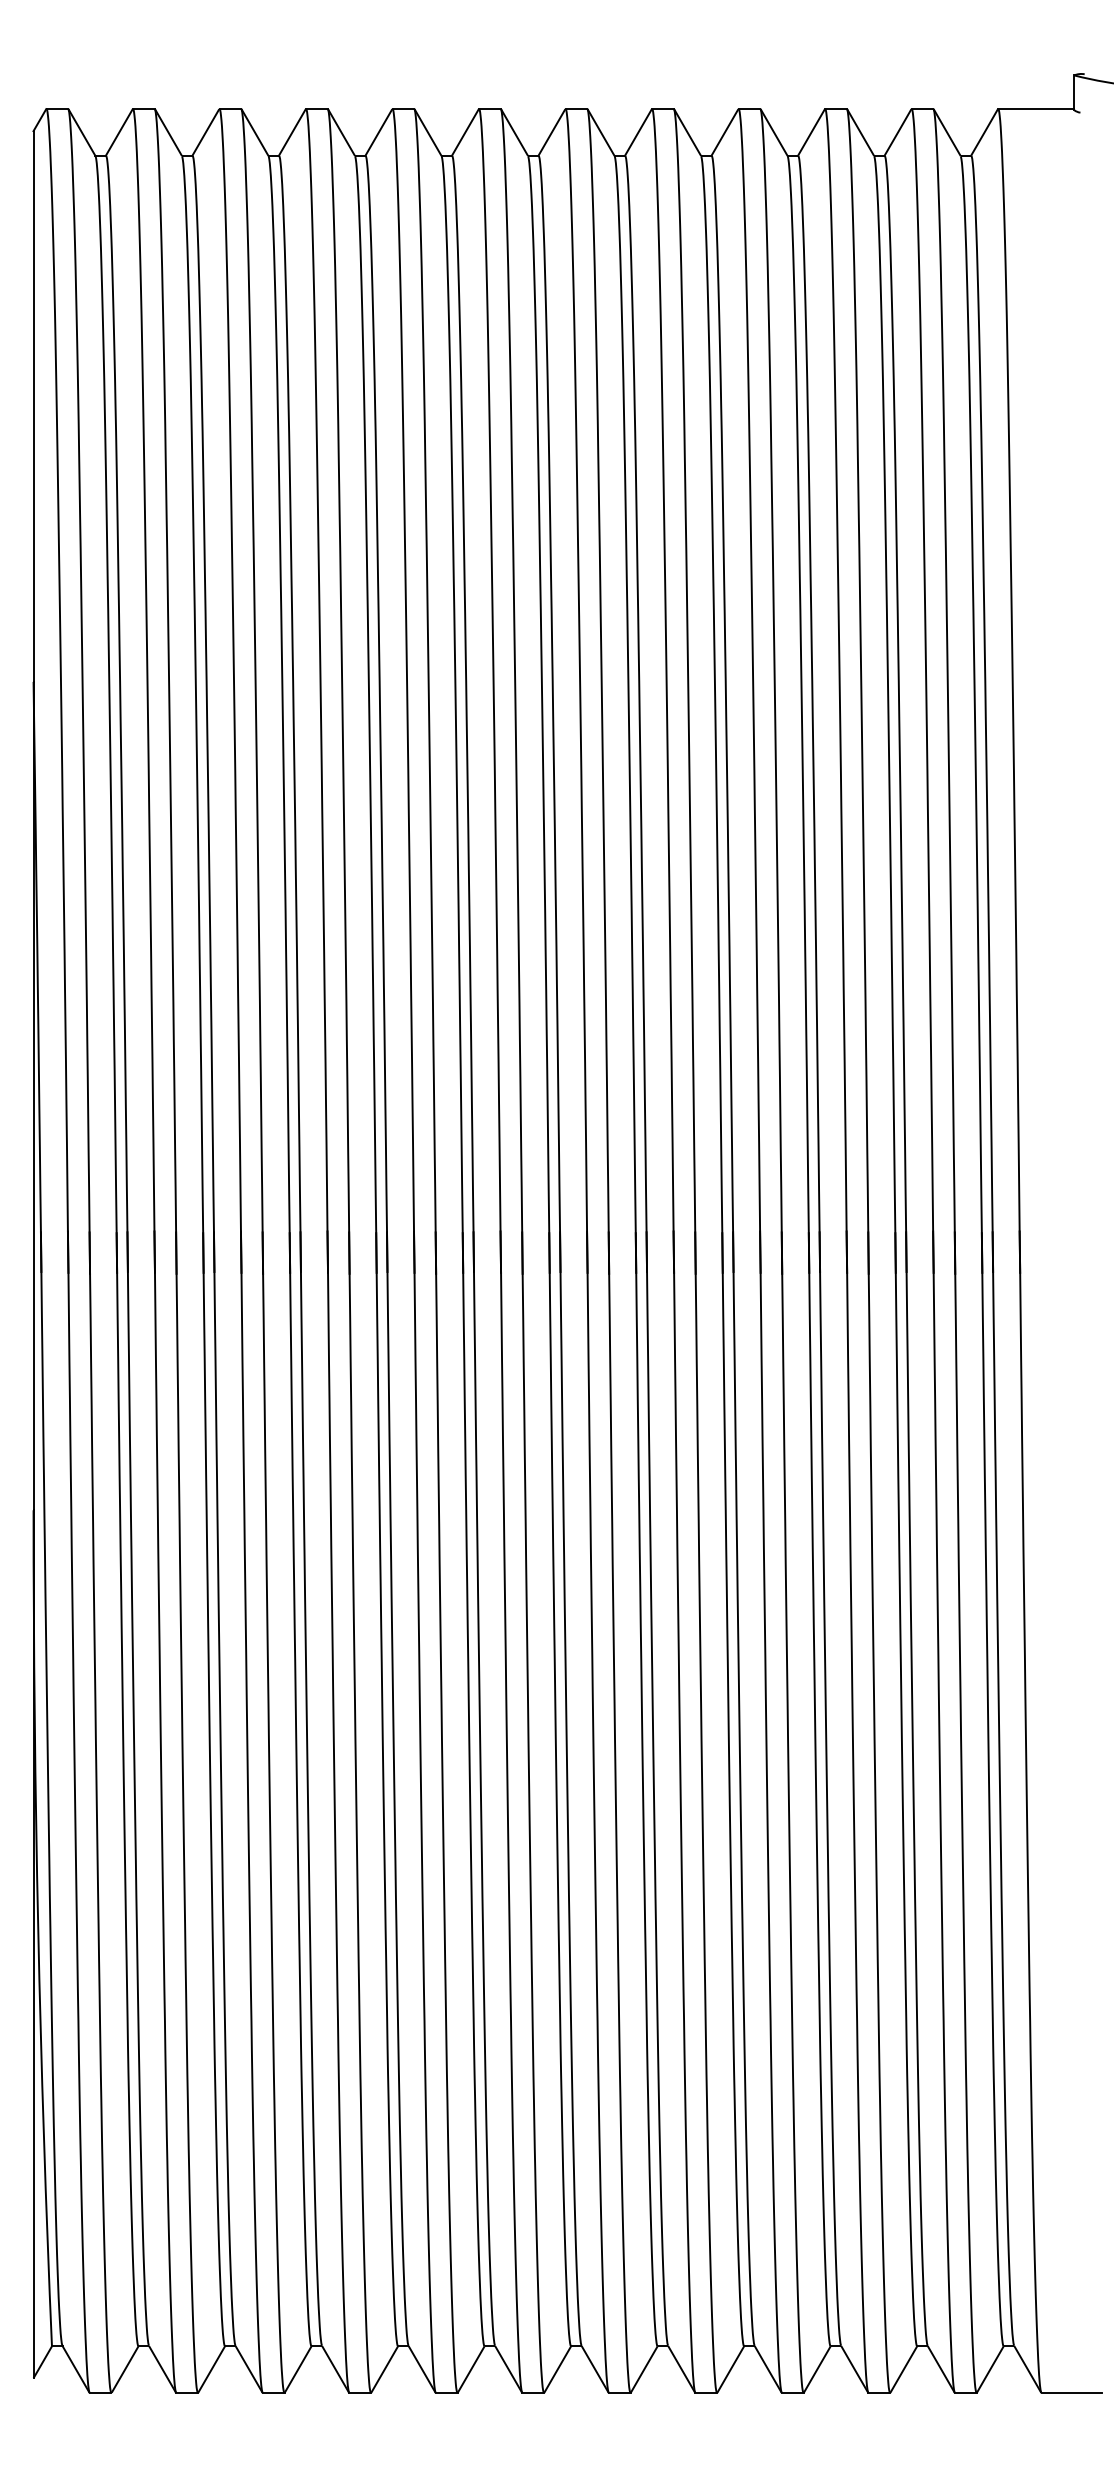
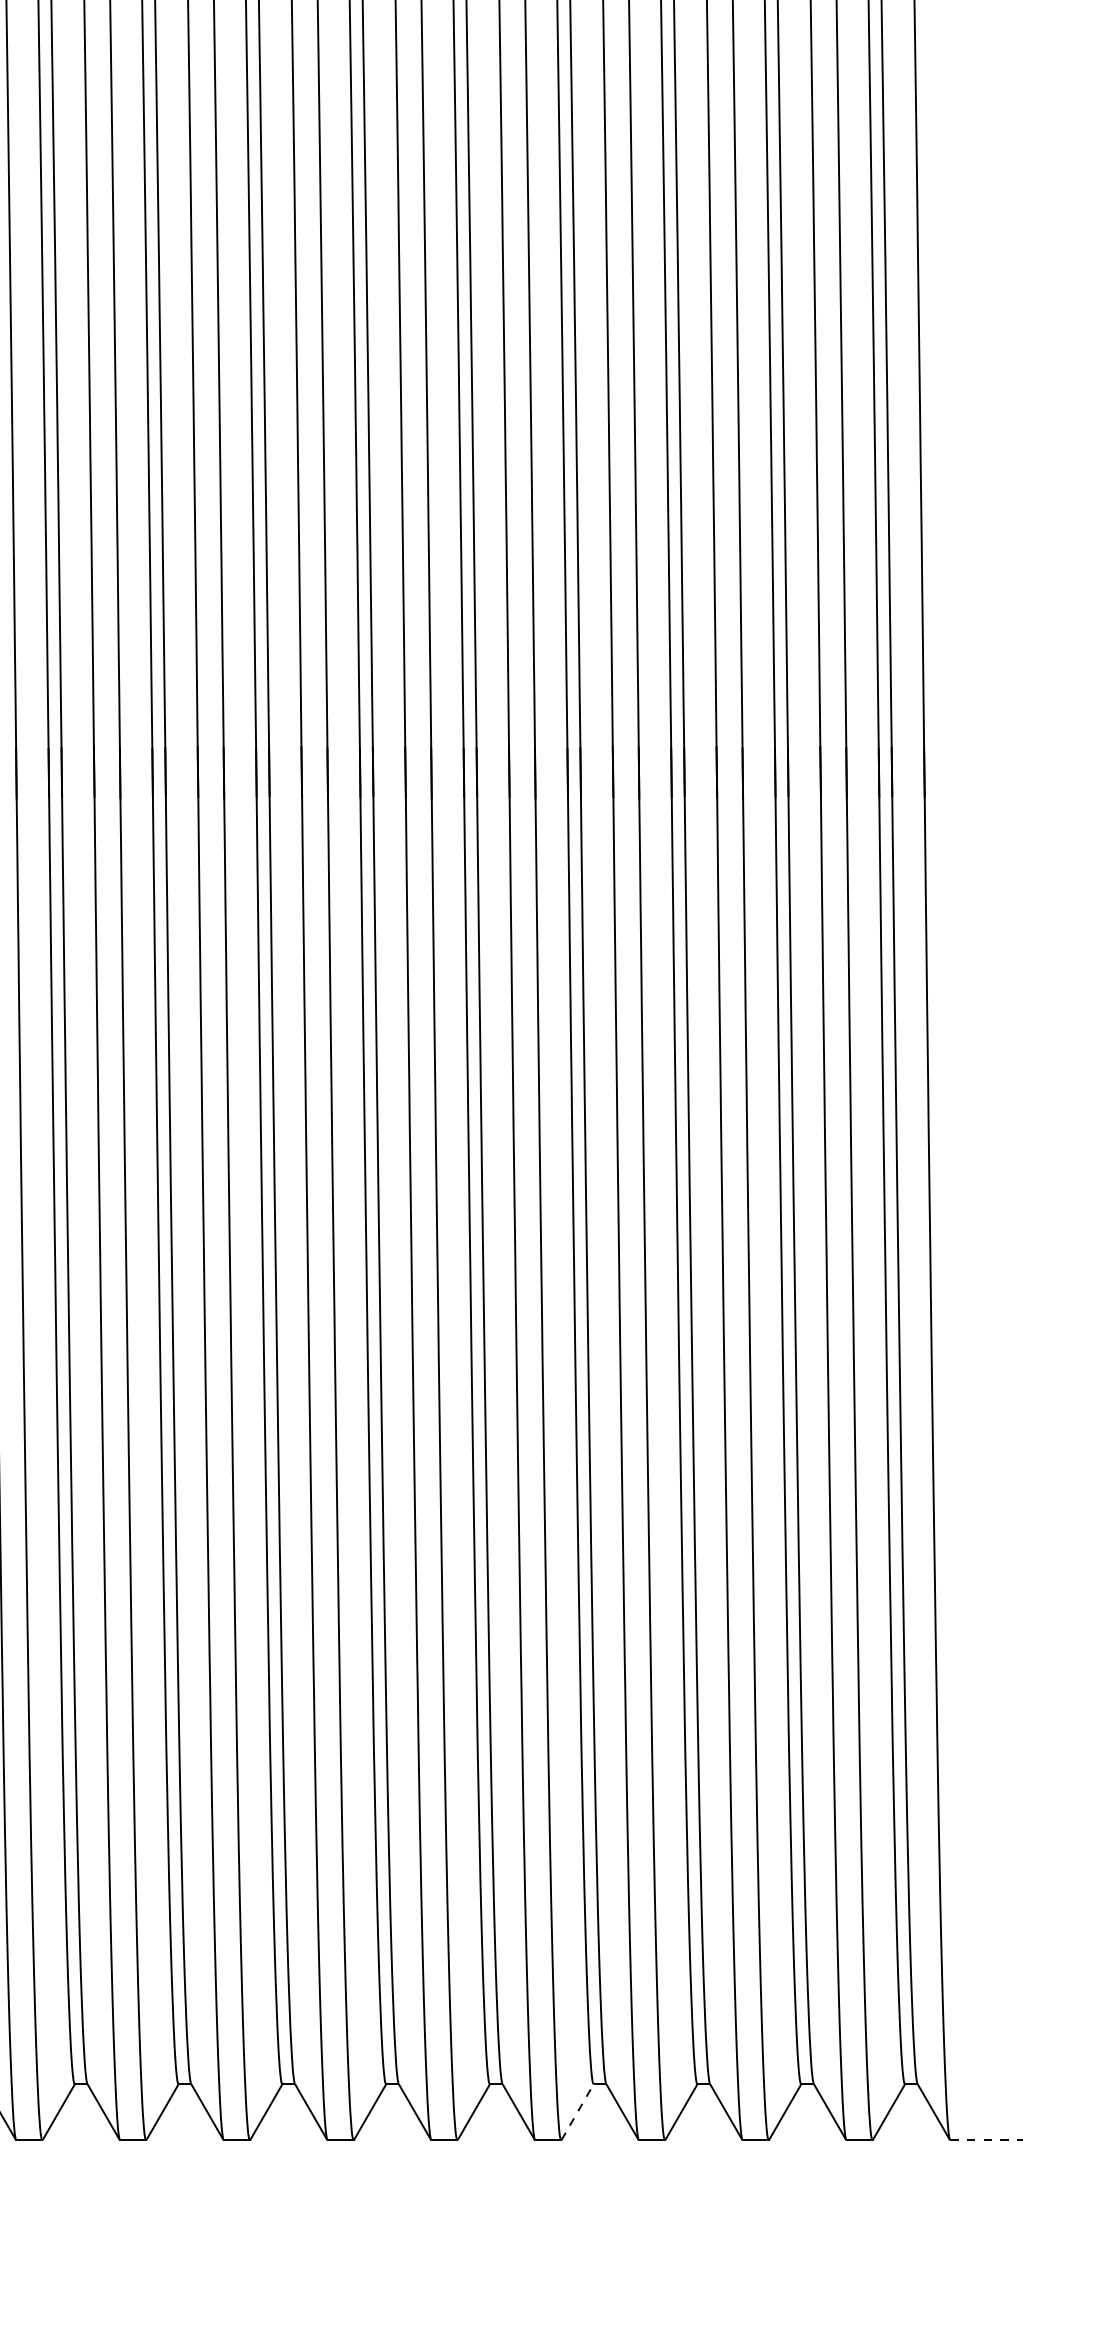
line: (730, 2369) -> (577, 2112), solid -> dashed
line: (1072, 2393) -> (987, 2140), solid -> dashed

